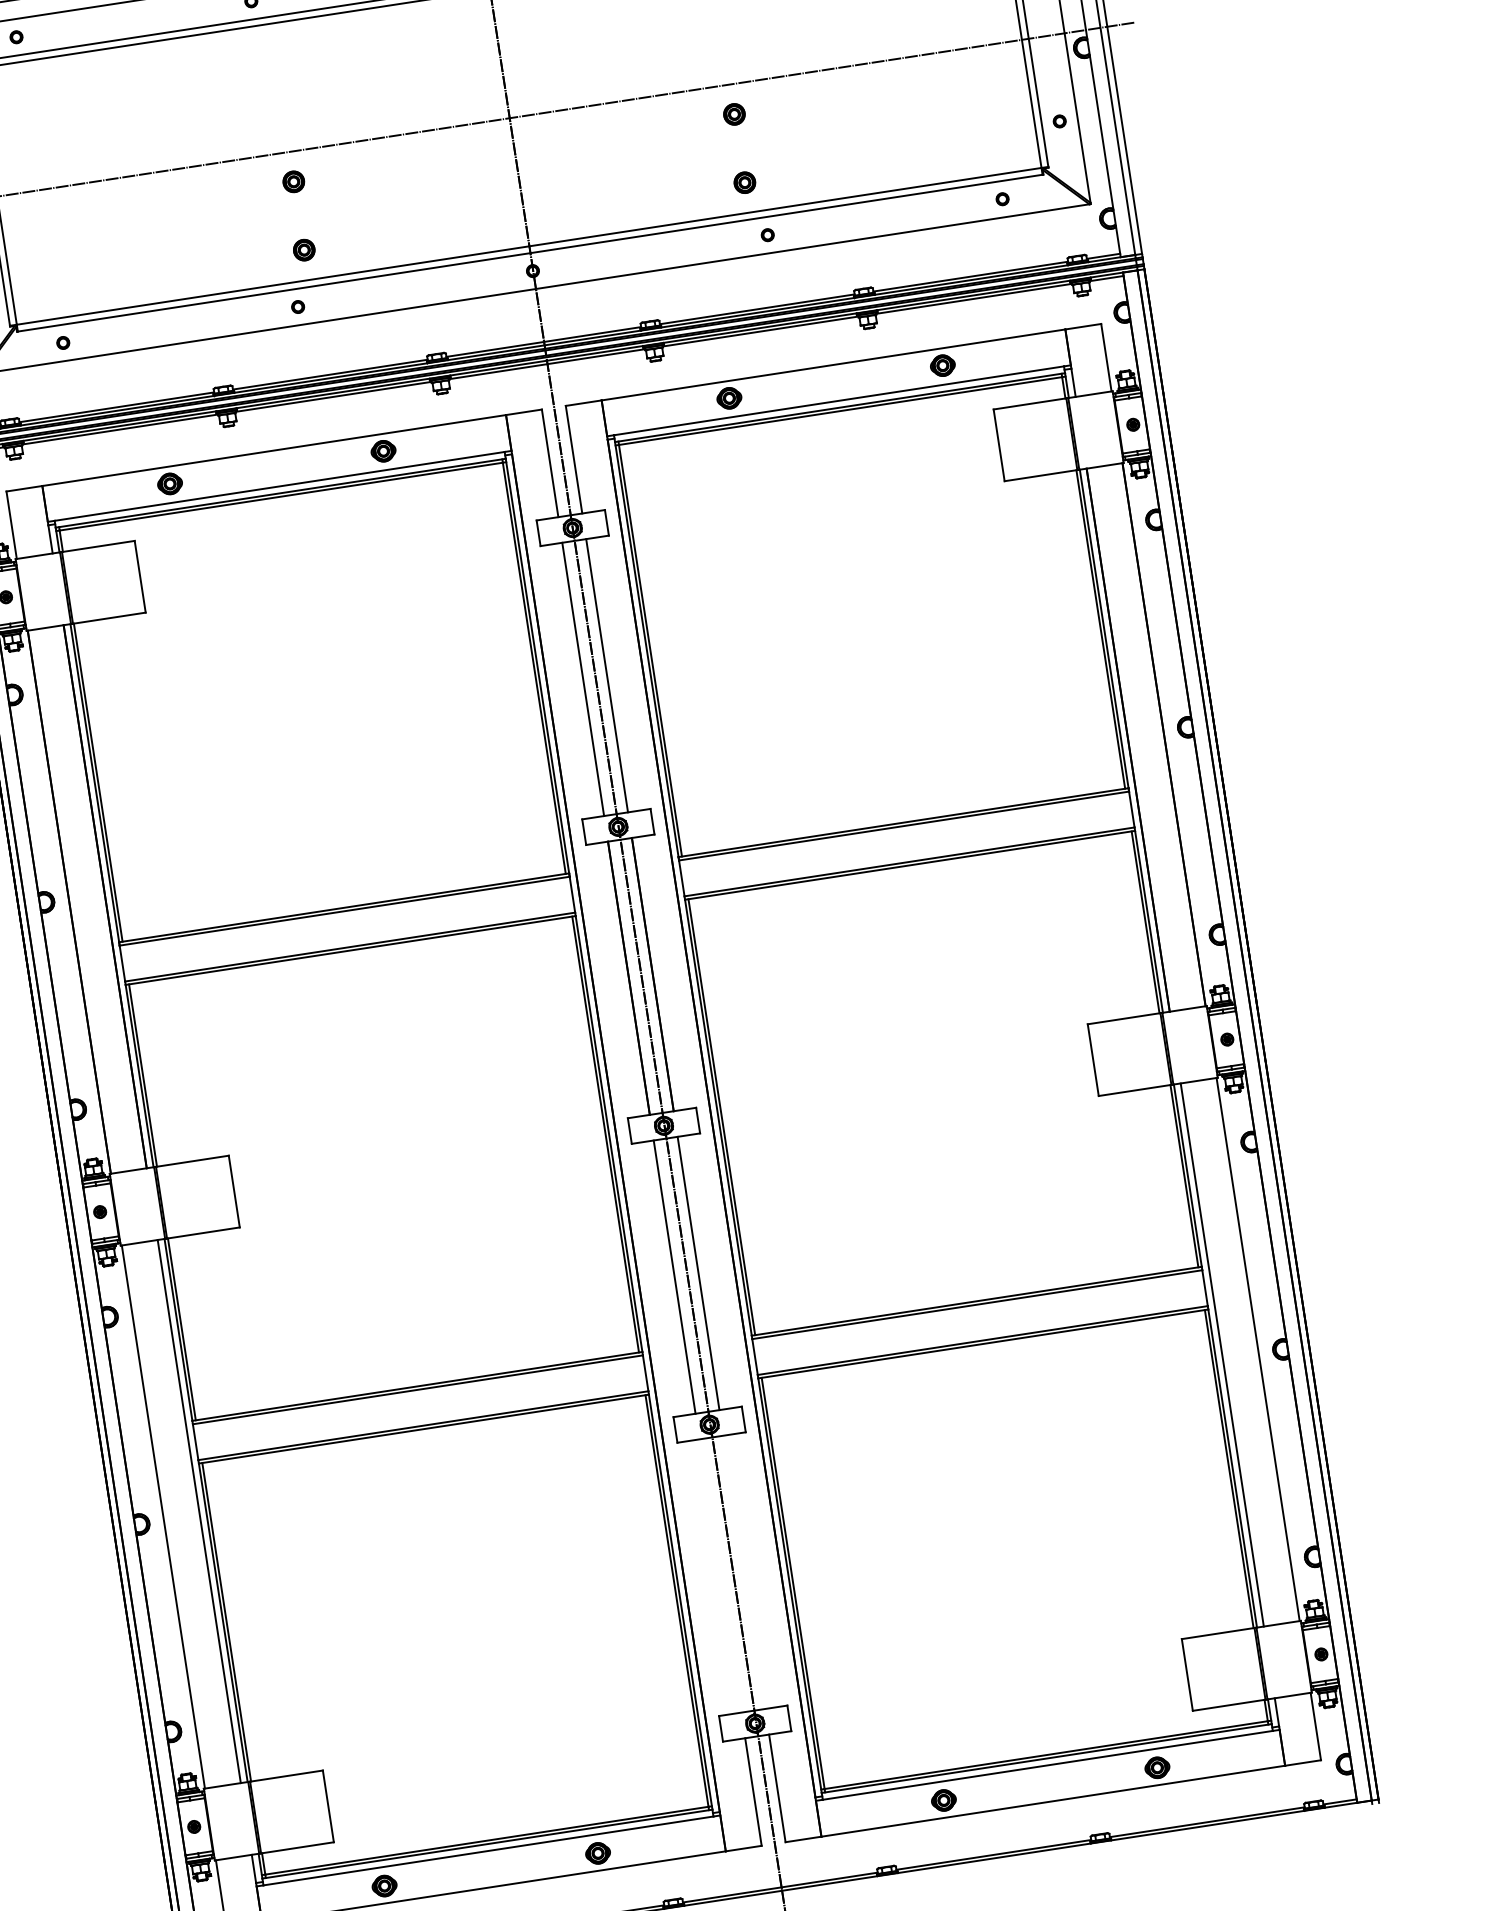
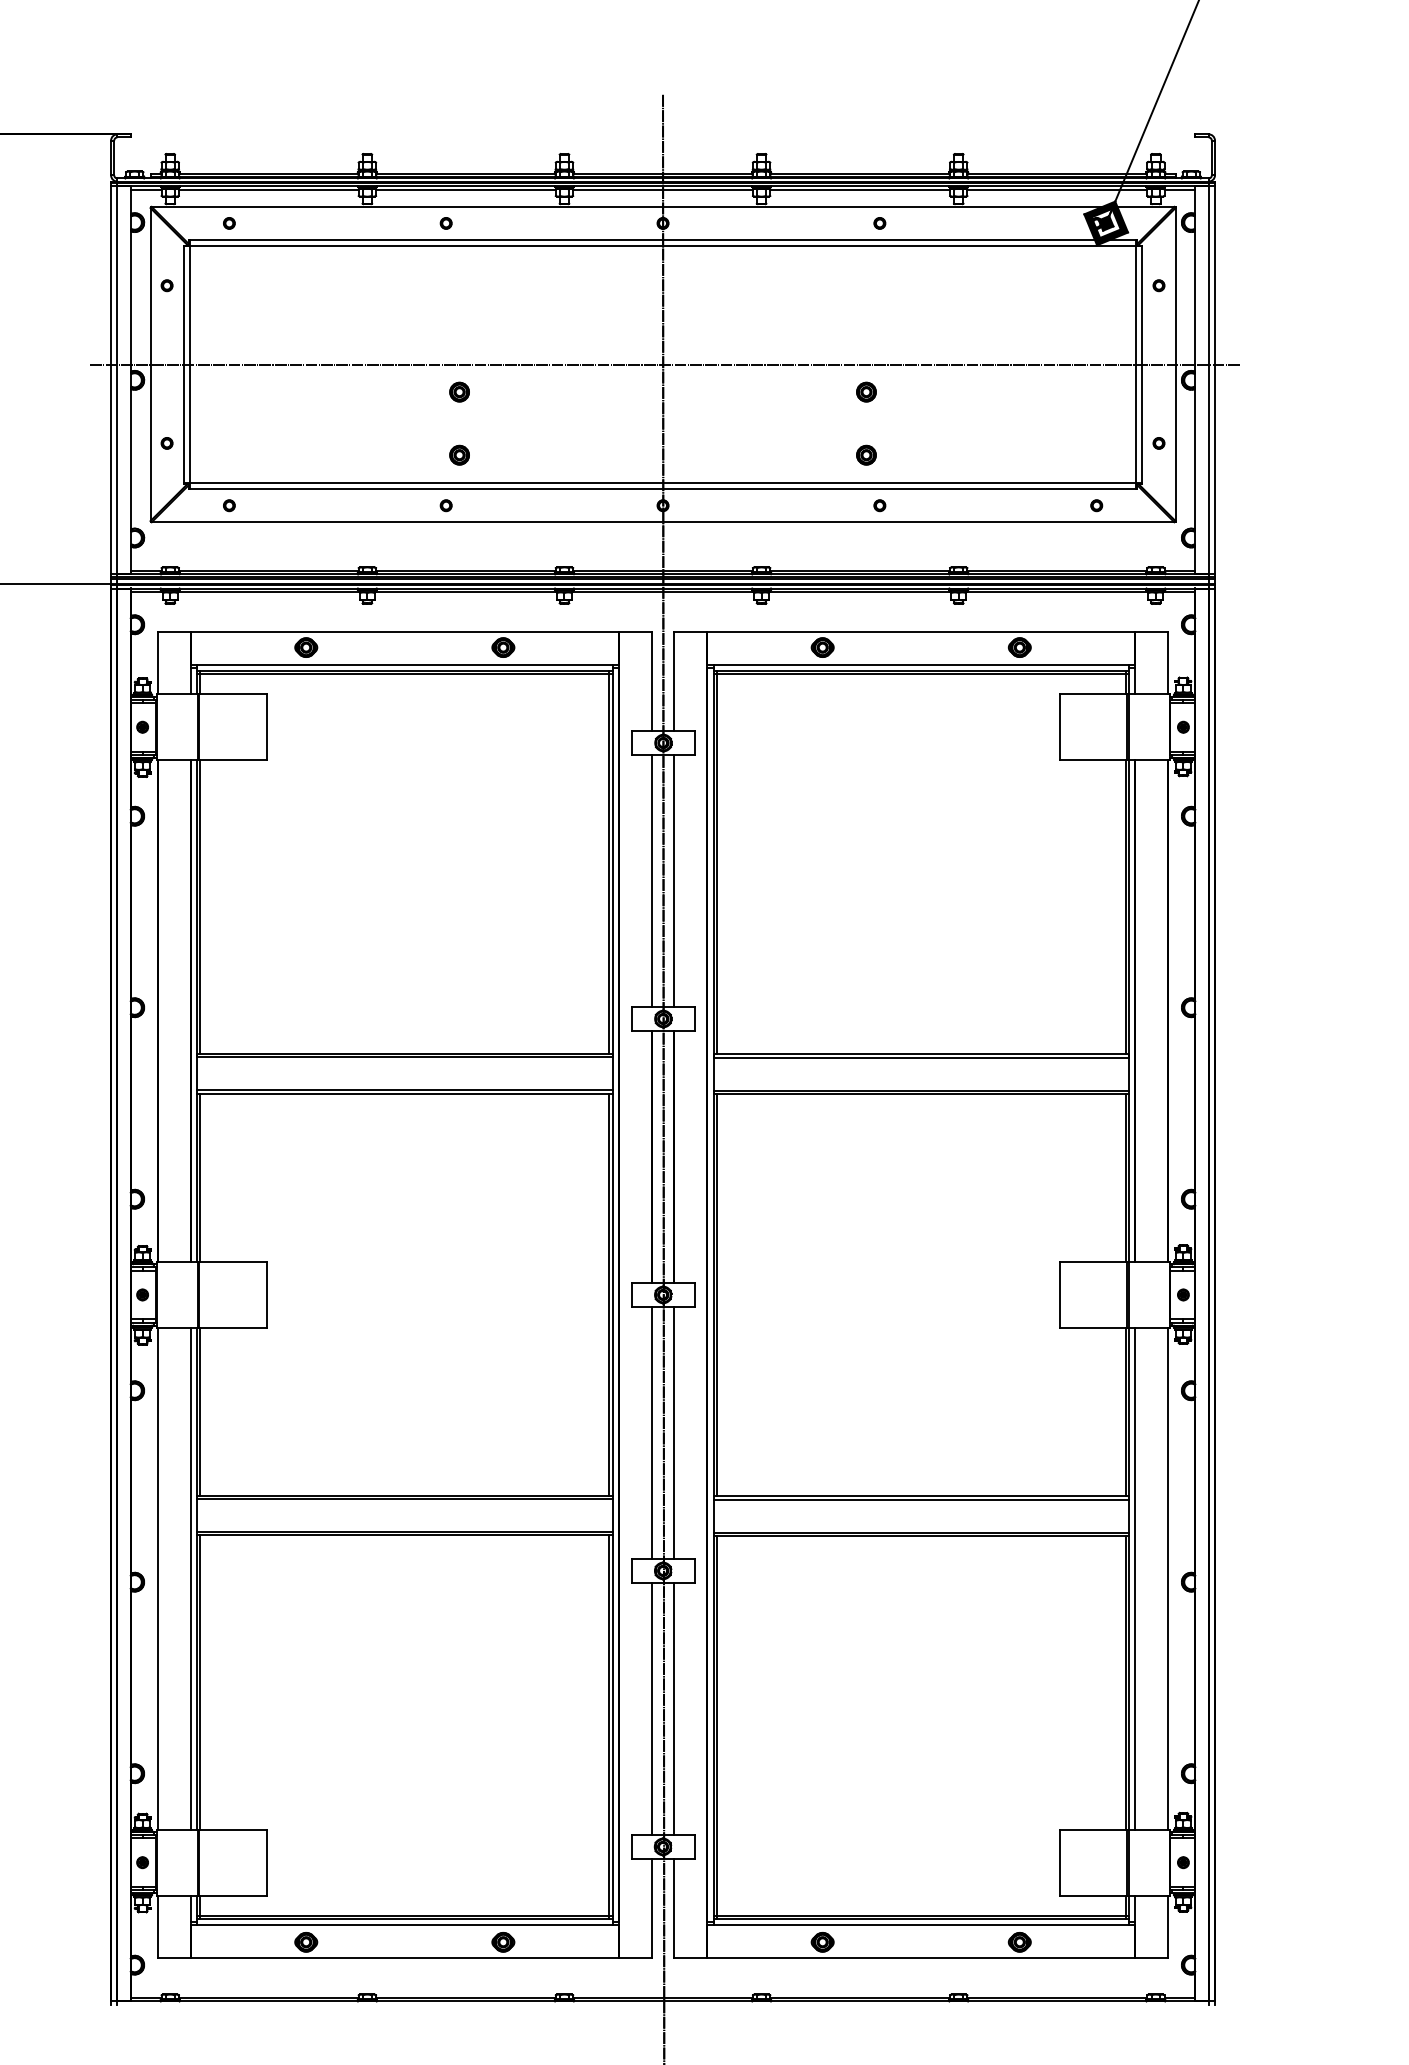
line: (744, 1571) -> (674, 1708), added
line: (720, 1575) -> (652, 1708), added

